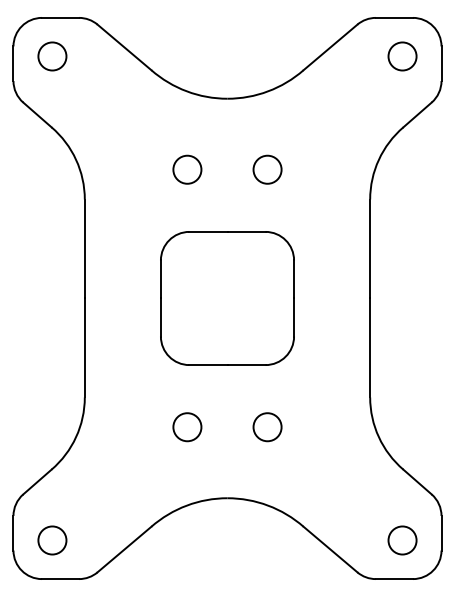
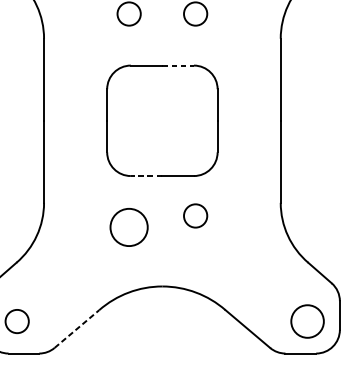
line: (247, 231) -> (178, 65), solid -> dashed
line: (207, 365) -> (145, 176), solid -> dashed
circle: (187, 427) -> (129, 227), size x1.6
circle: (267, 427) -> (195, 216), moved
circle: (402, 540) -> (307, 321), size x1.4
line: (124, 549) -> (76, 329), solid -> dashed

